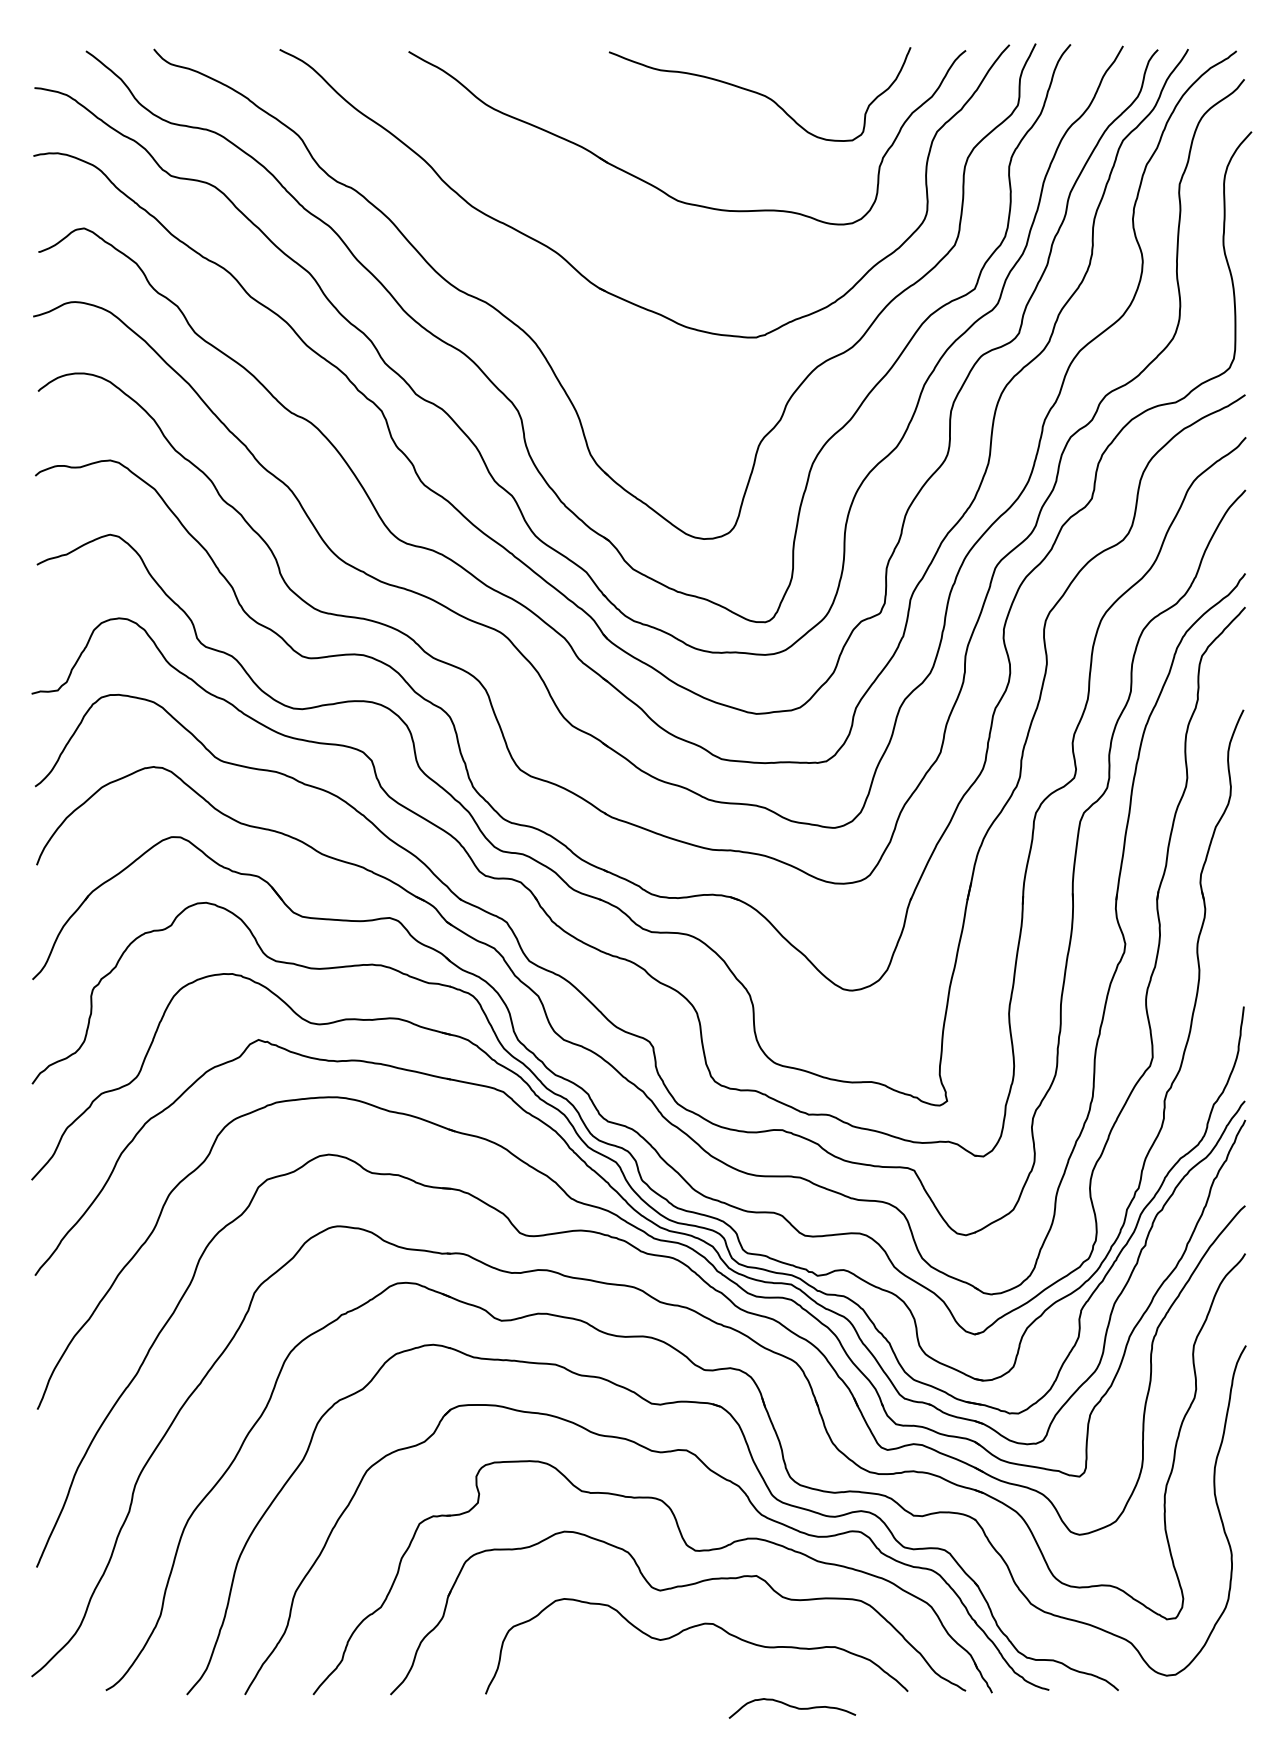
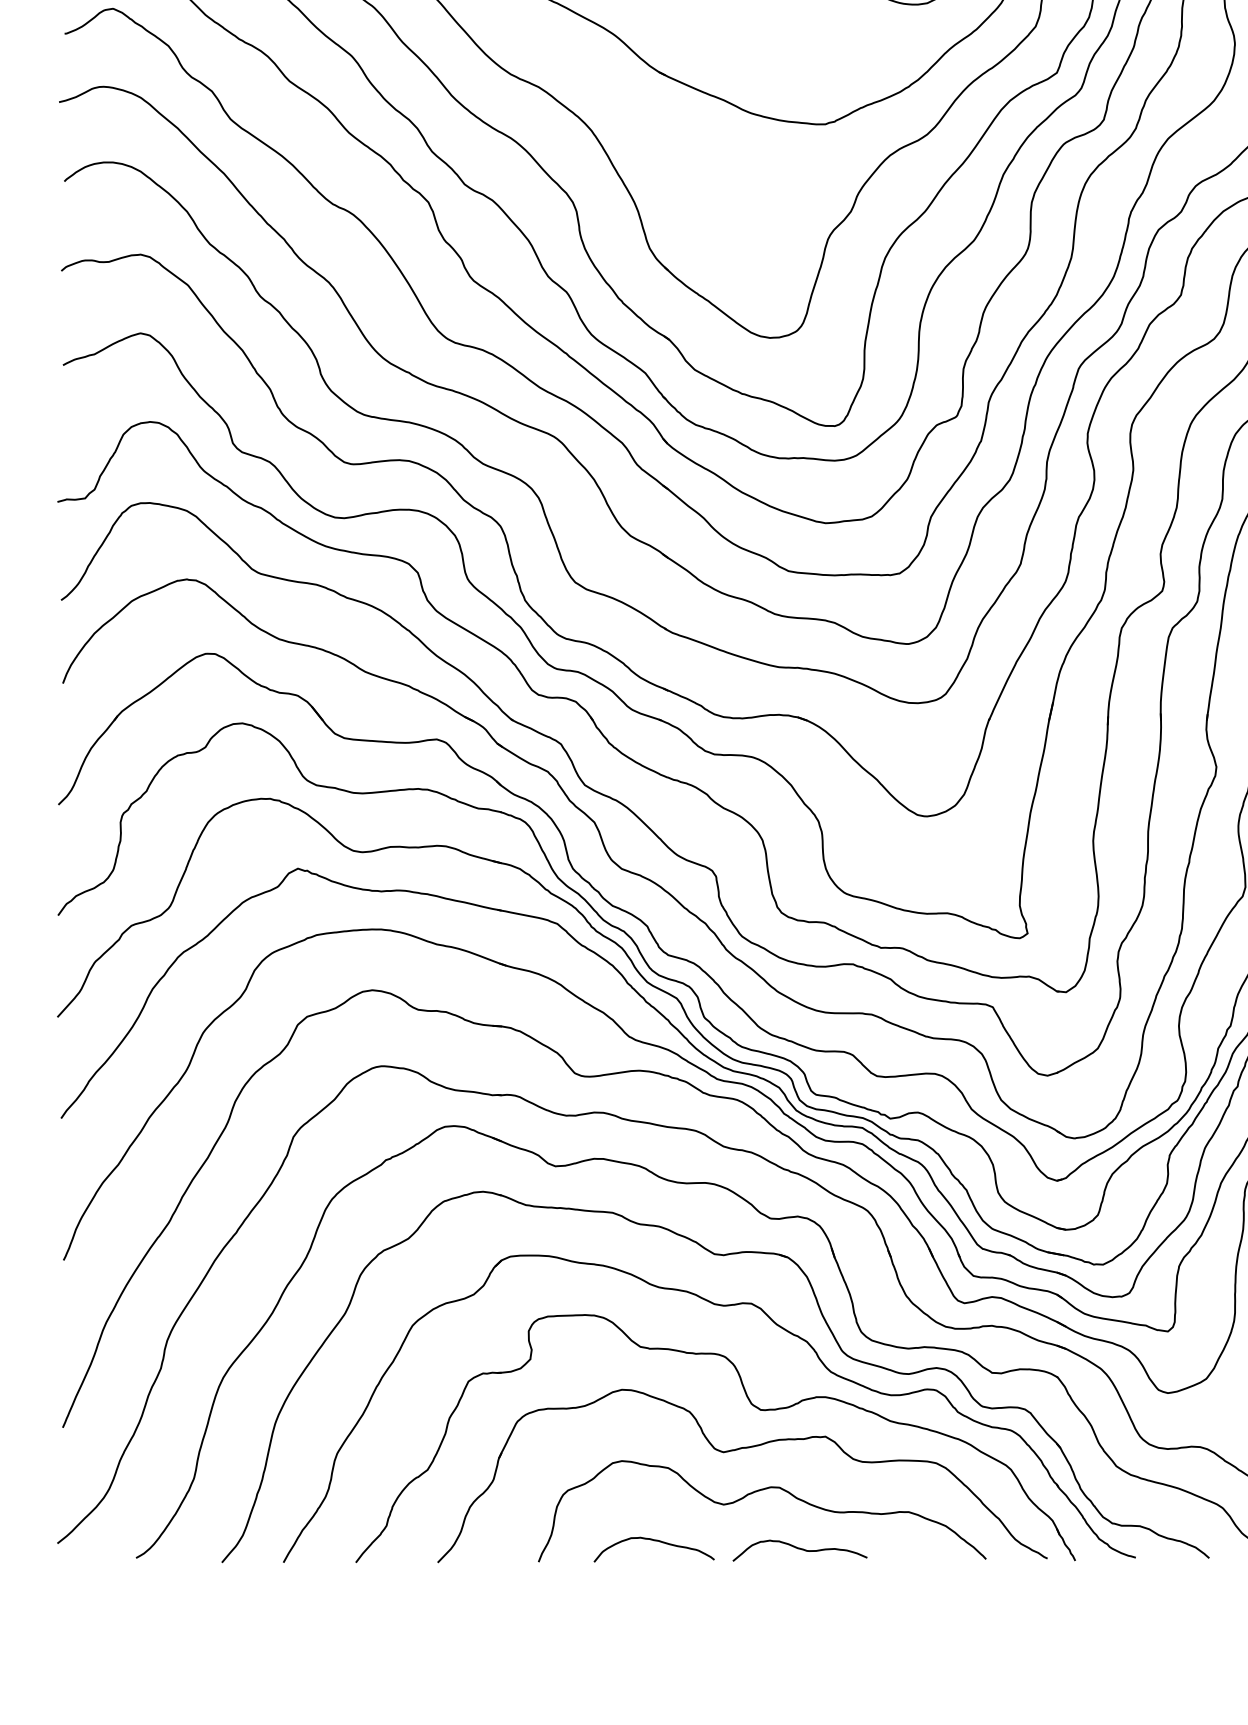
curve: (594, 1674) -> (653, 1541), added
curve: (792, 1707) -> (800, 1549), moved

